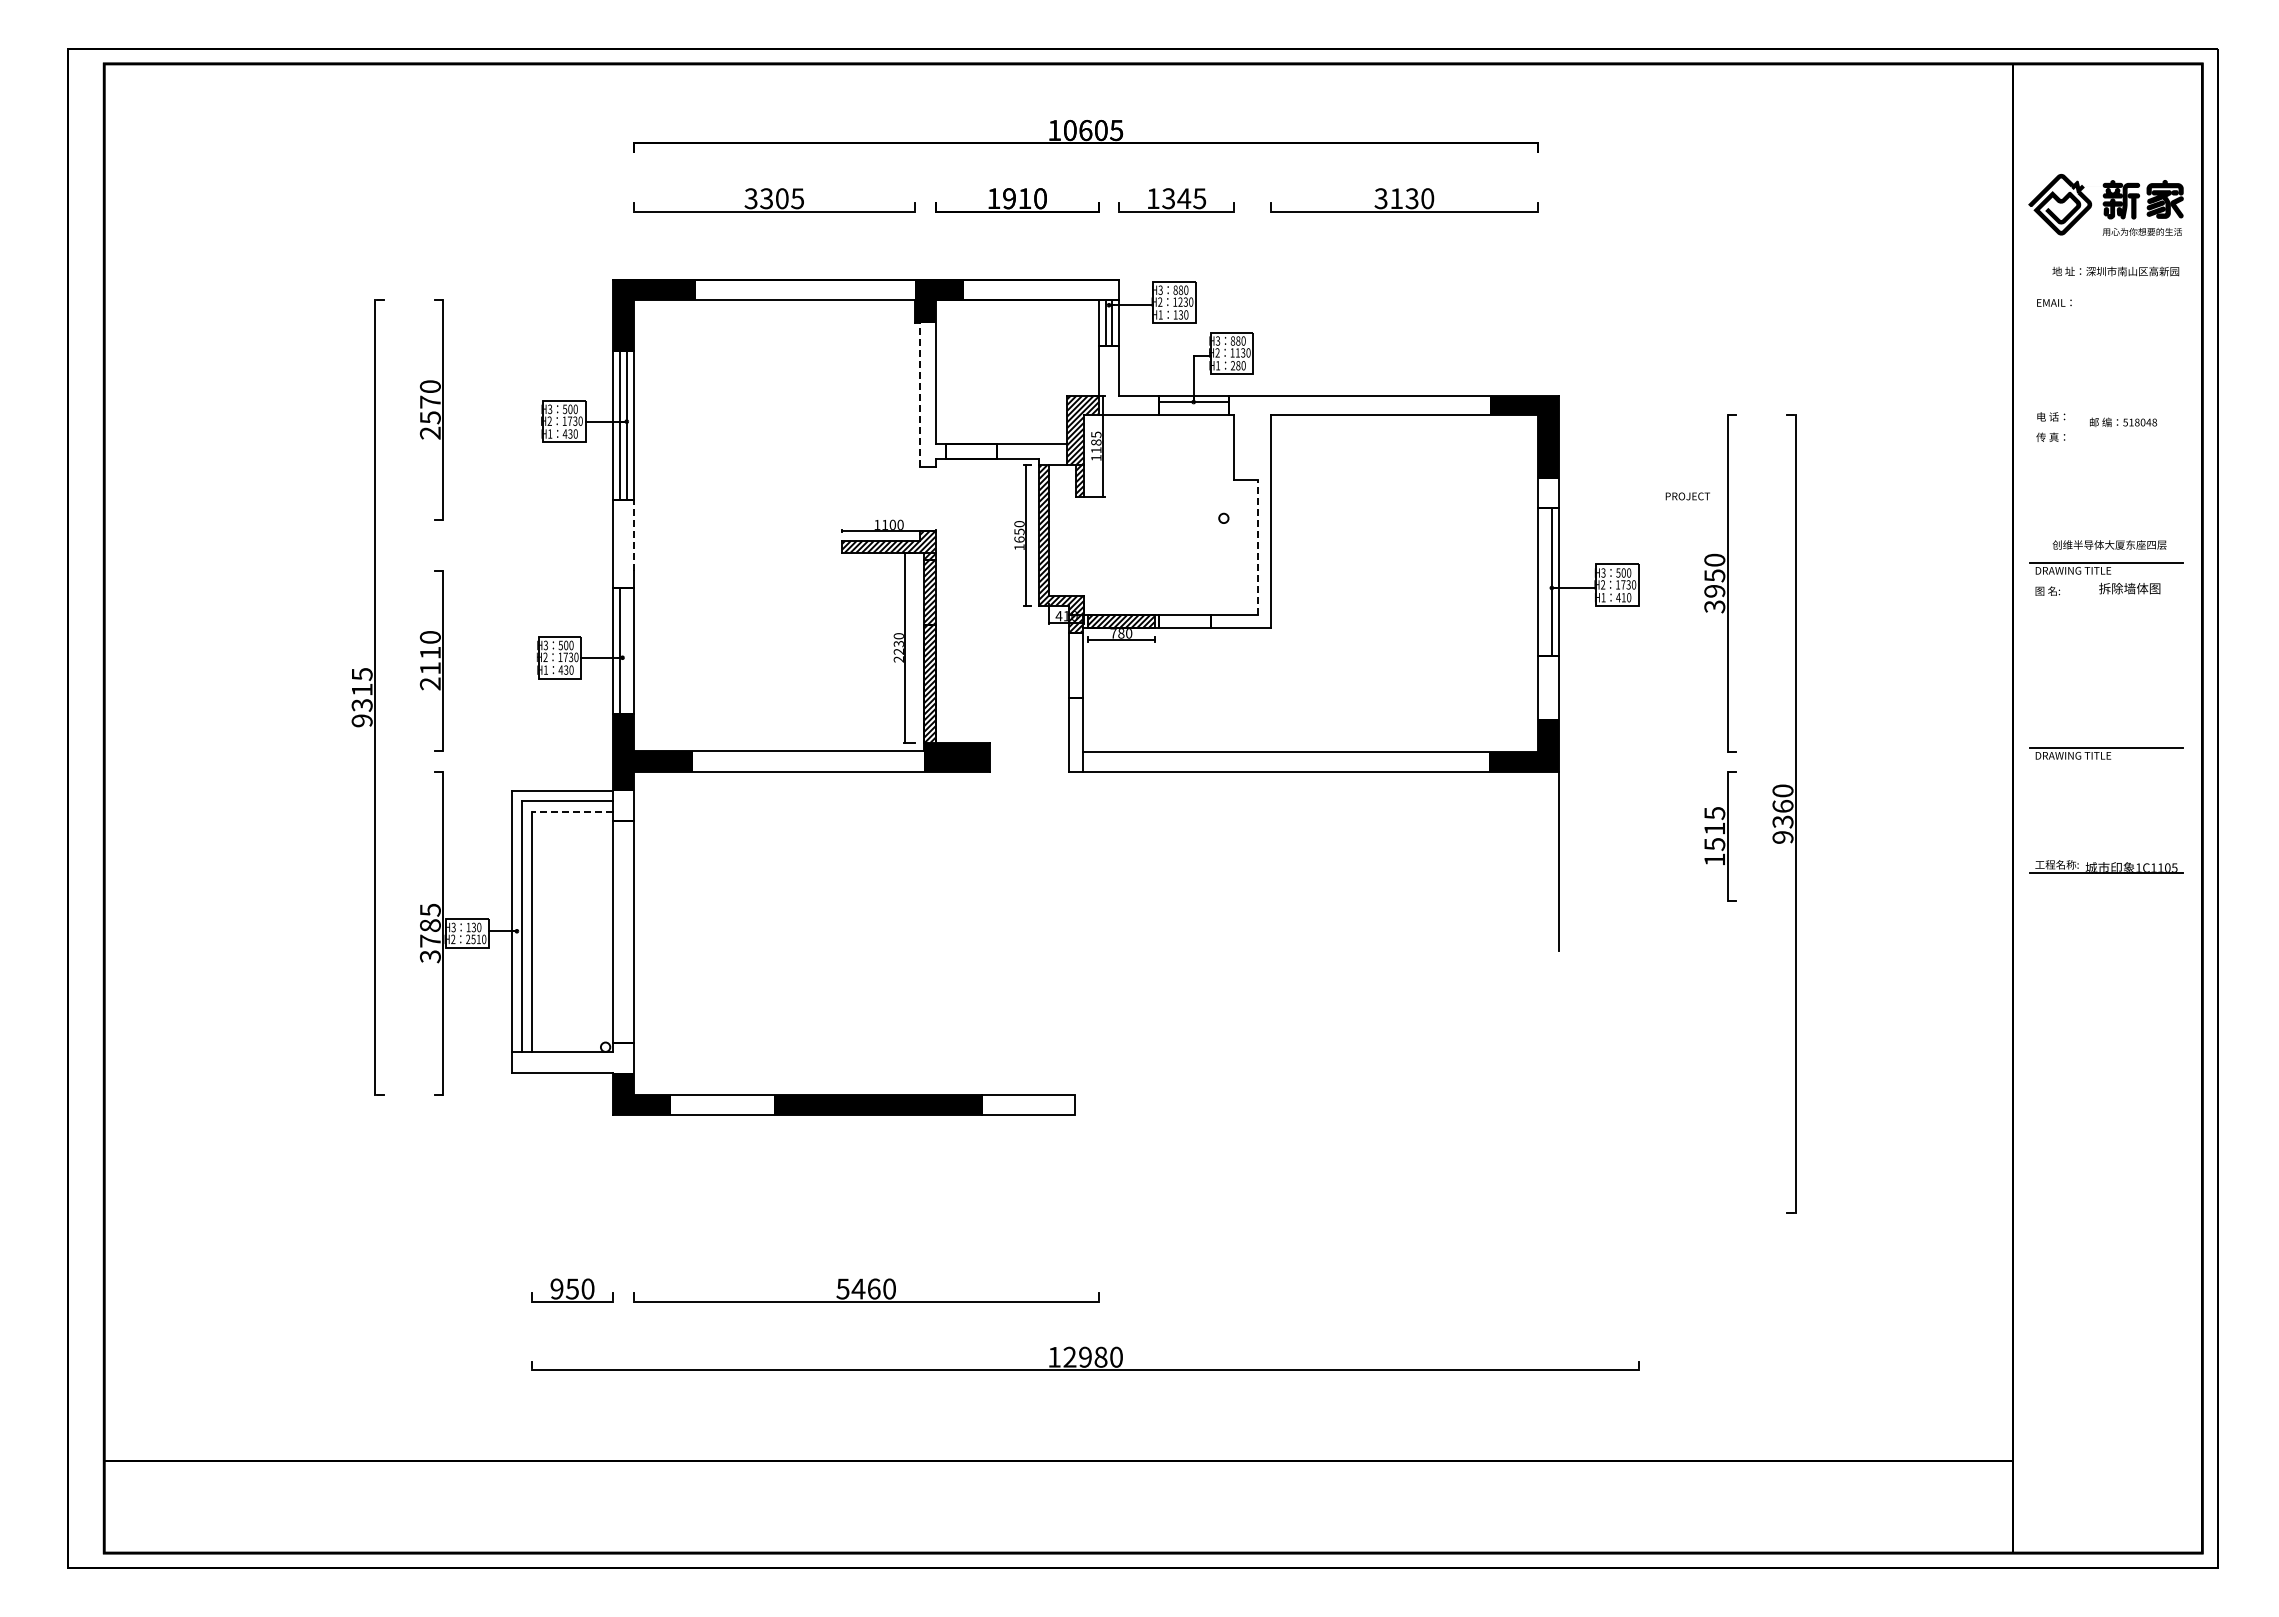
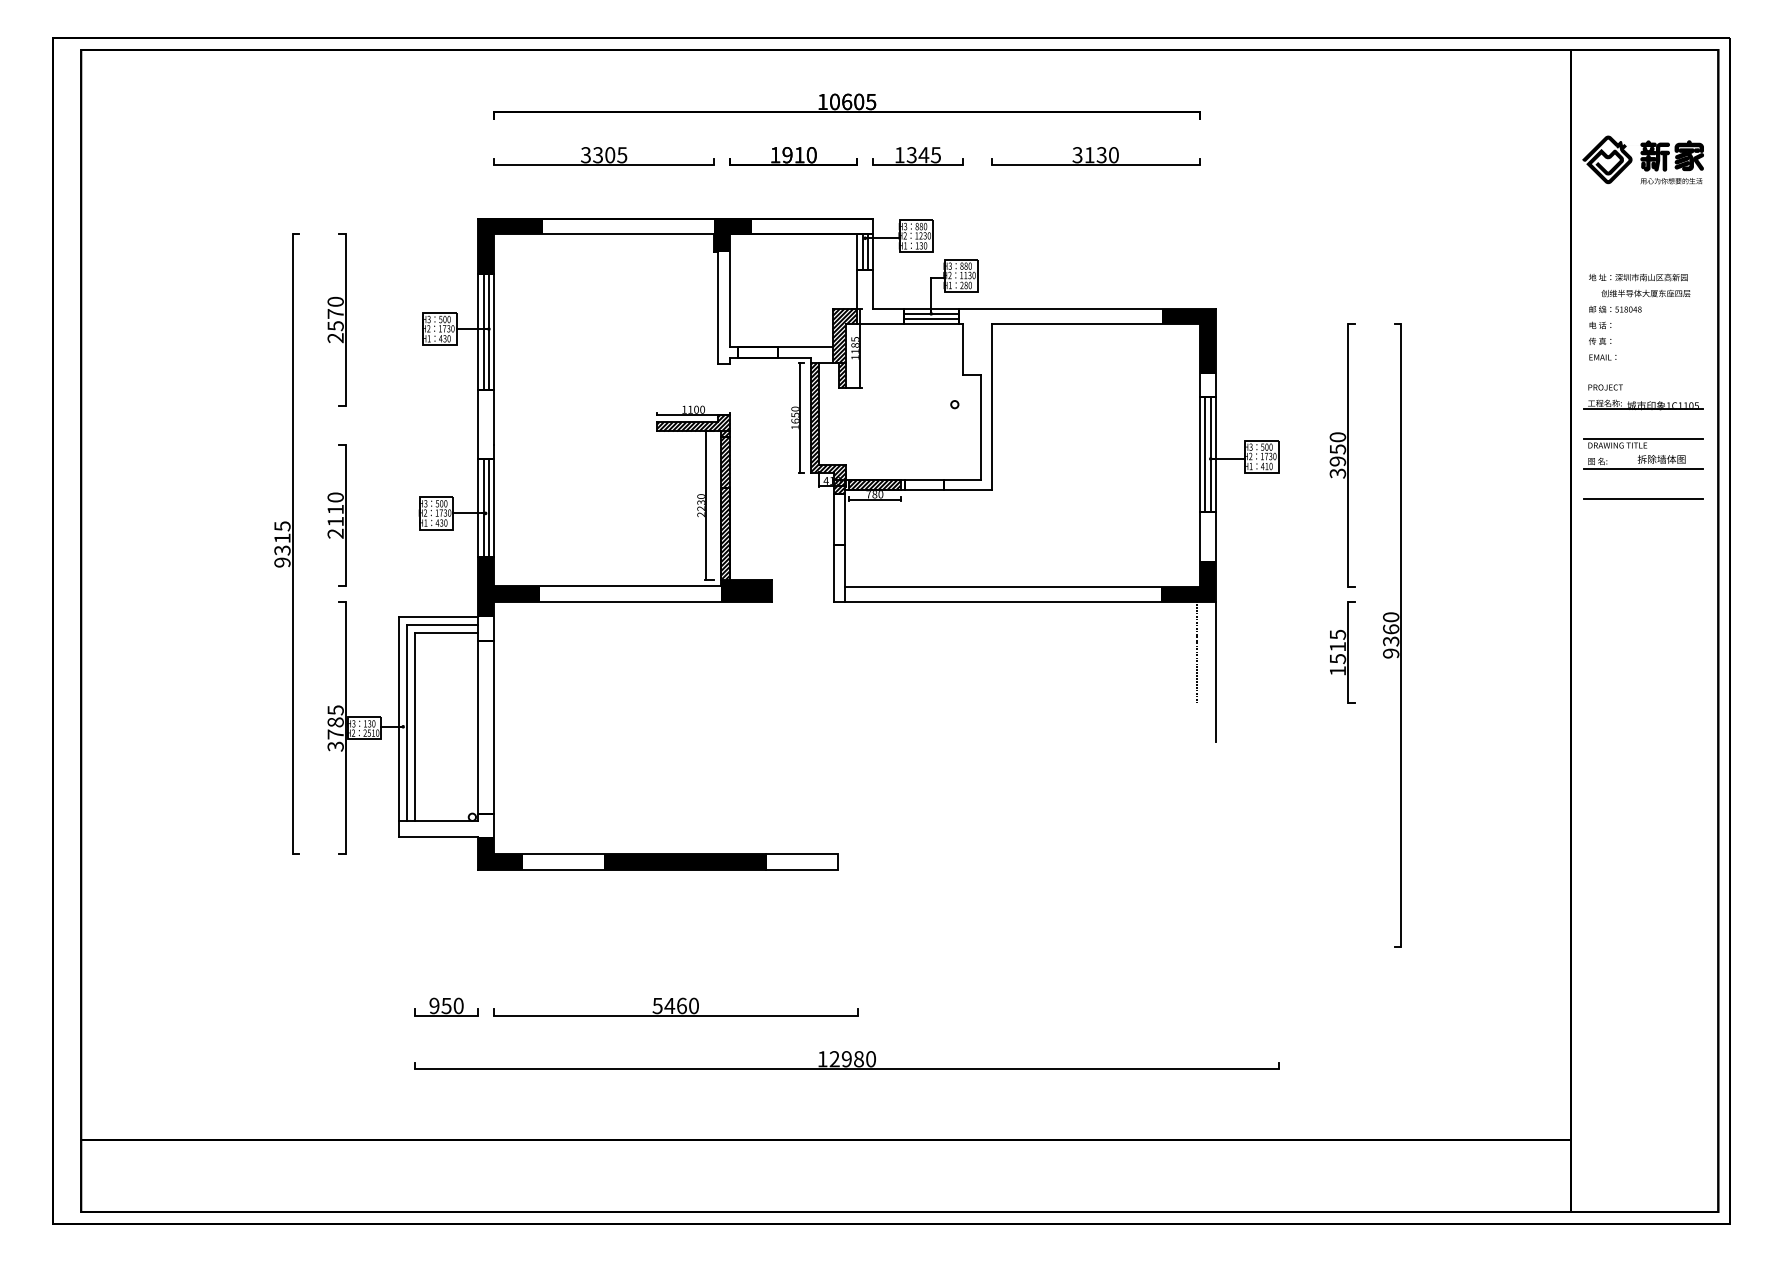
text: (2115, 271) -> (1638, 277), moved
text: (2054, 302) -> (1602, 357), moved
line: (919, 395) -> (717, 308), dashed -> solid
line: (1193, 408) -> (931, 318), added
text: (2123, 421) -> (1615, 308), moved
text: (1687, 496) -> (1605, 387), moved
line: (633, 534) -> (494, 417), dashed -> solid
text: (2109, 544) -> (1645, 293), moved
line: (1257, 547) -> (981, 427), dashed -> solid
line: (1545, 582) -> (1205, 454), added
line: (2106, 601) -> (1643, 469), added
line: (2106, 639) -> (1643, 499), added
line: (626, 650) -> (488, 507), added
part: (2106, 753) -> (1643, 588), removed
line: (572, 811) -> (446, 633), dashed -> solid
line: (1534, 836) -> (1197, 652), added
part: (2106, 866) -> (1643, 404), moved

